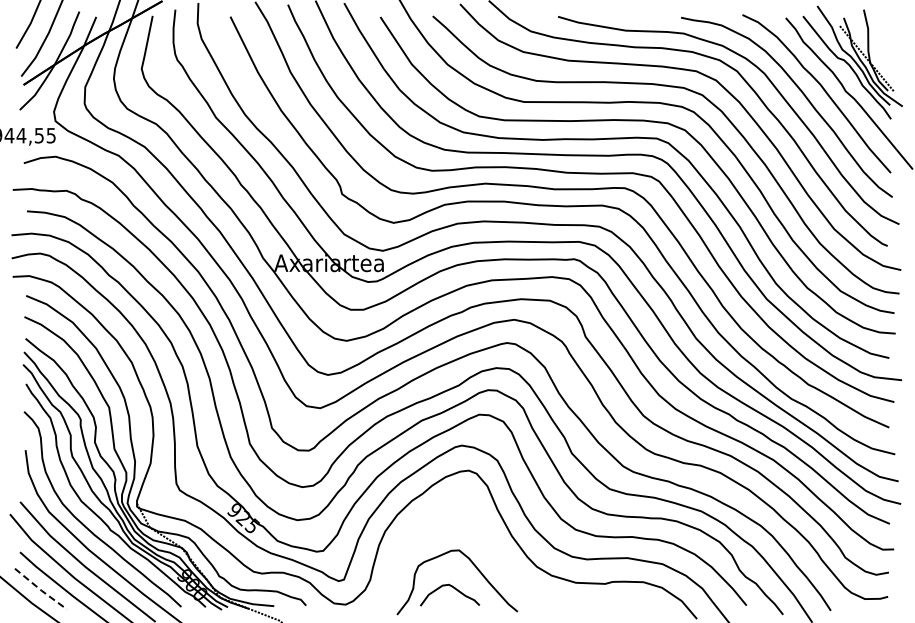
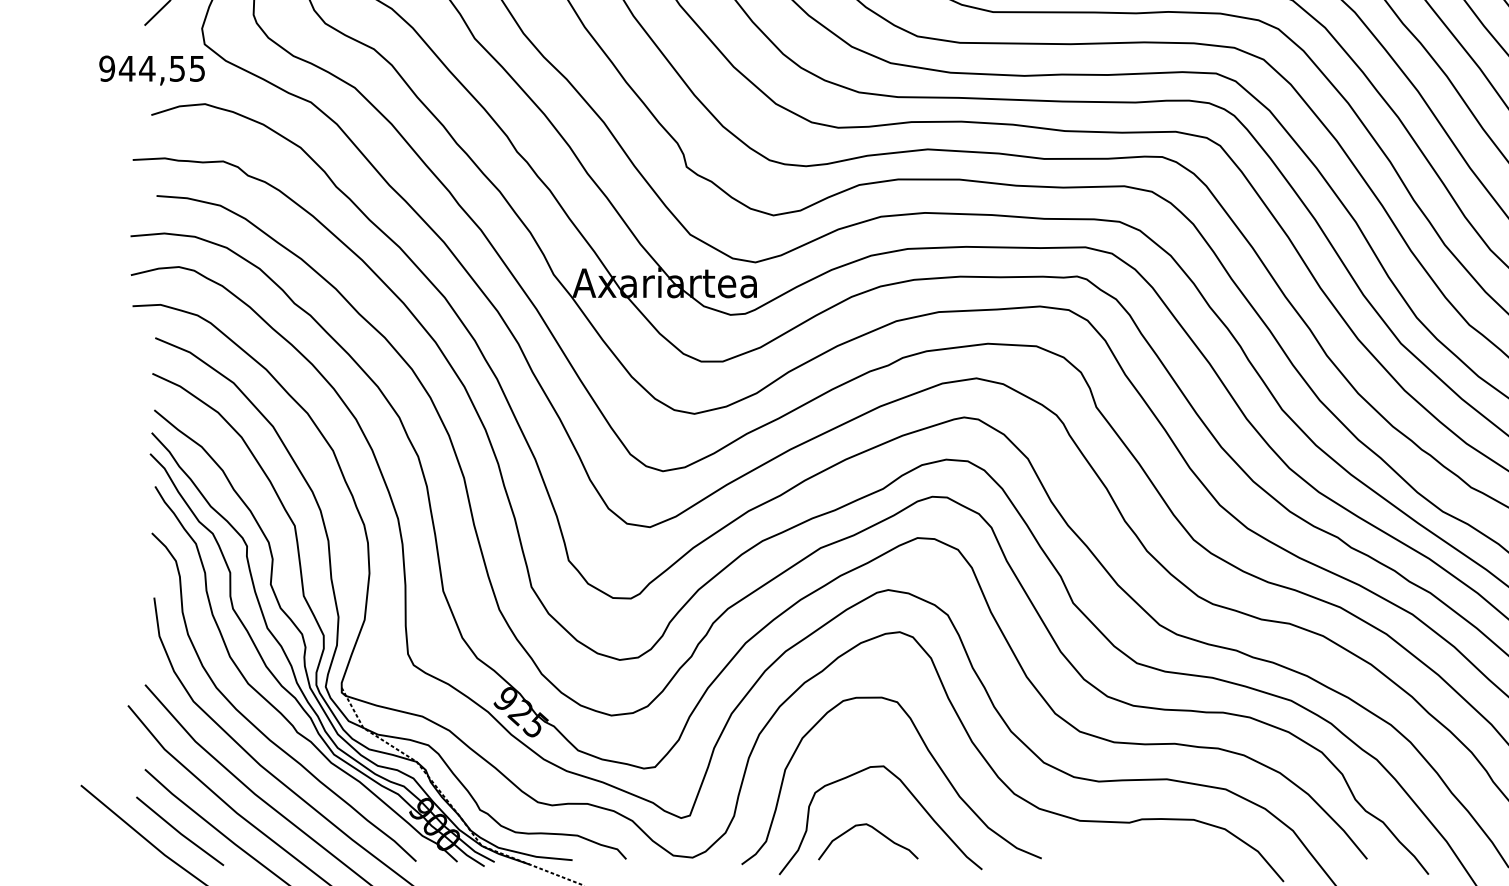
curve: (485, 542) -> (927, 753), added
line: (40, 590) -> (179, 833), dashed -> solid

